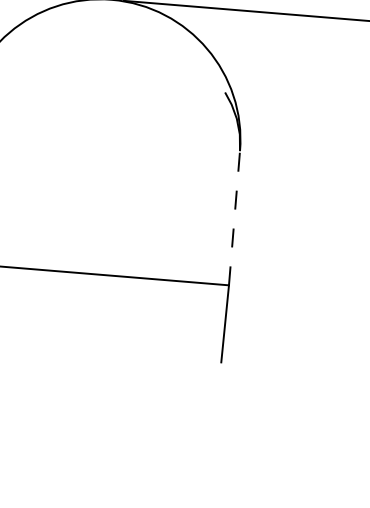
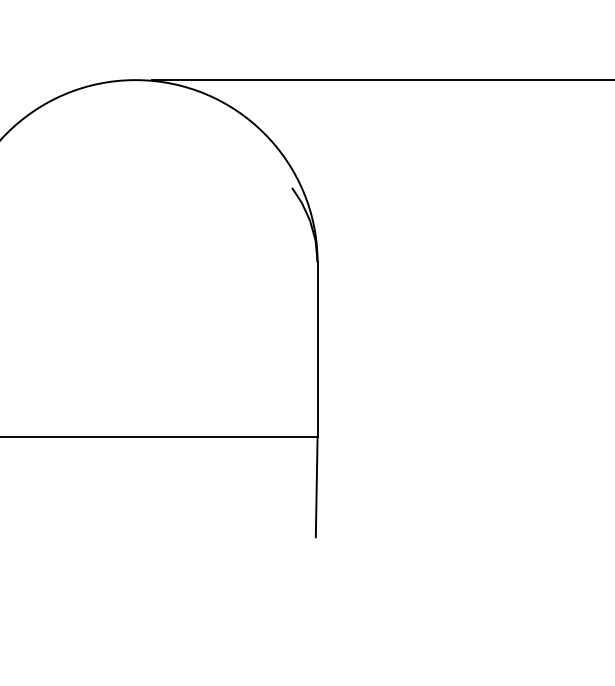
line: (234, 217) -> (317, 348), dashed -> solid

